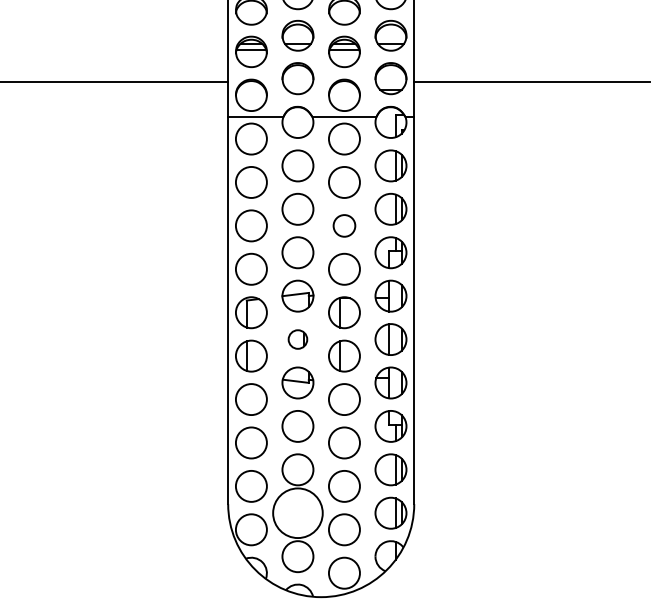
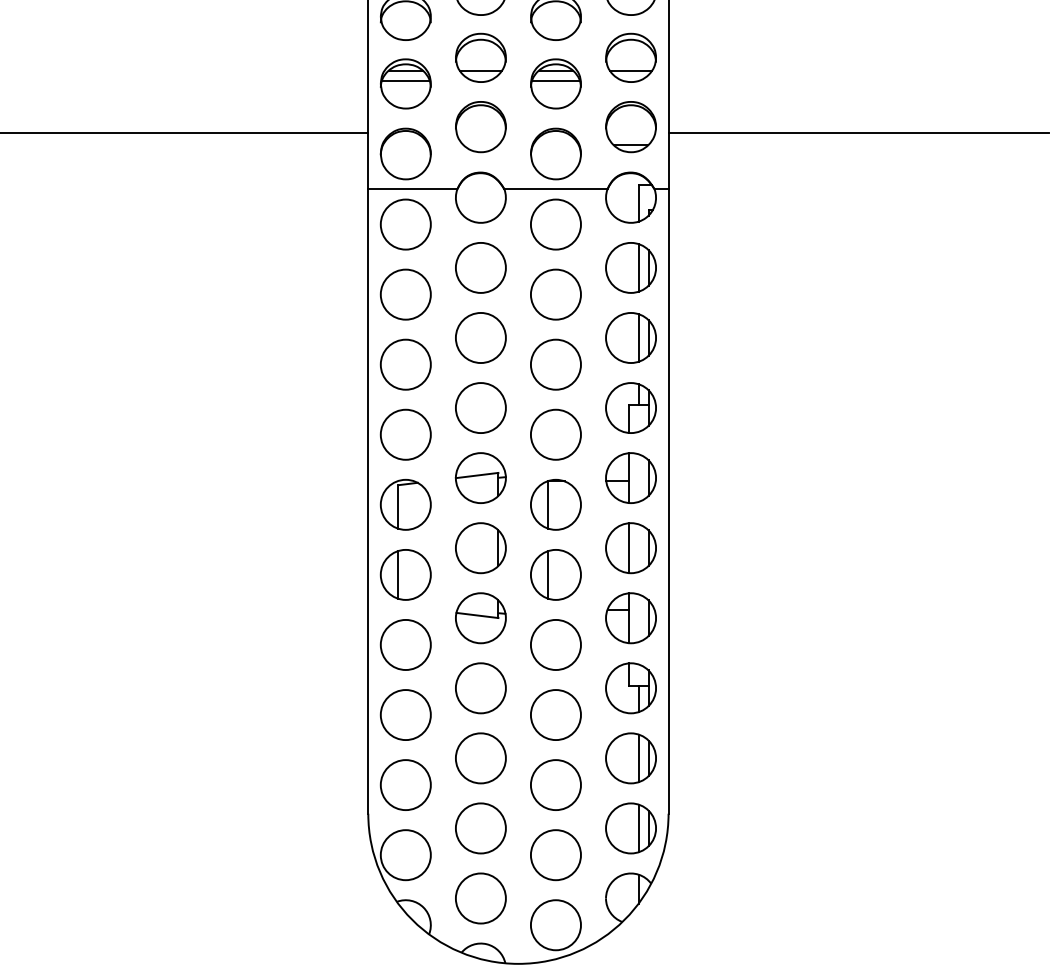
circle: (344, 225) -> (556, 364), size x1.43
part: (297, 339) -> (480, 548), size x1.67
circle: (297, 512) -> (480, 827), size x0.62

